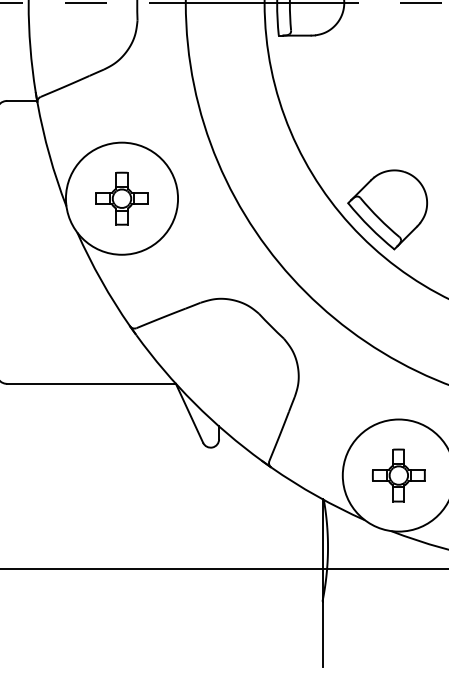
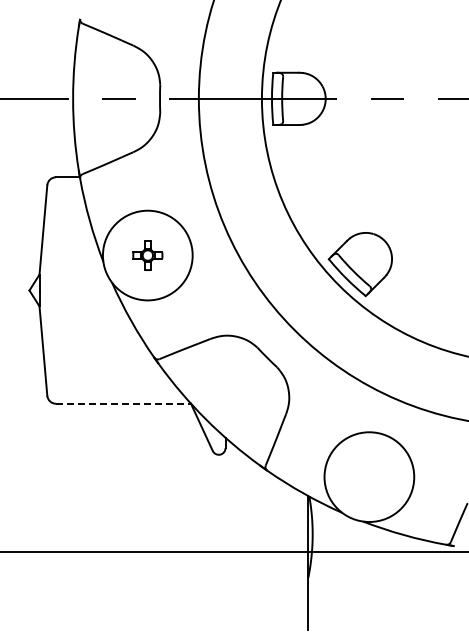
part: (121, 198) -> (147, 255), size x0.7
line: (91, 383) -> (123, 403), solid -> dashed
part: (398, 474) -> (369, 476), removed

